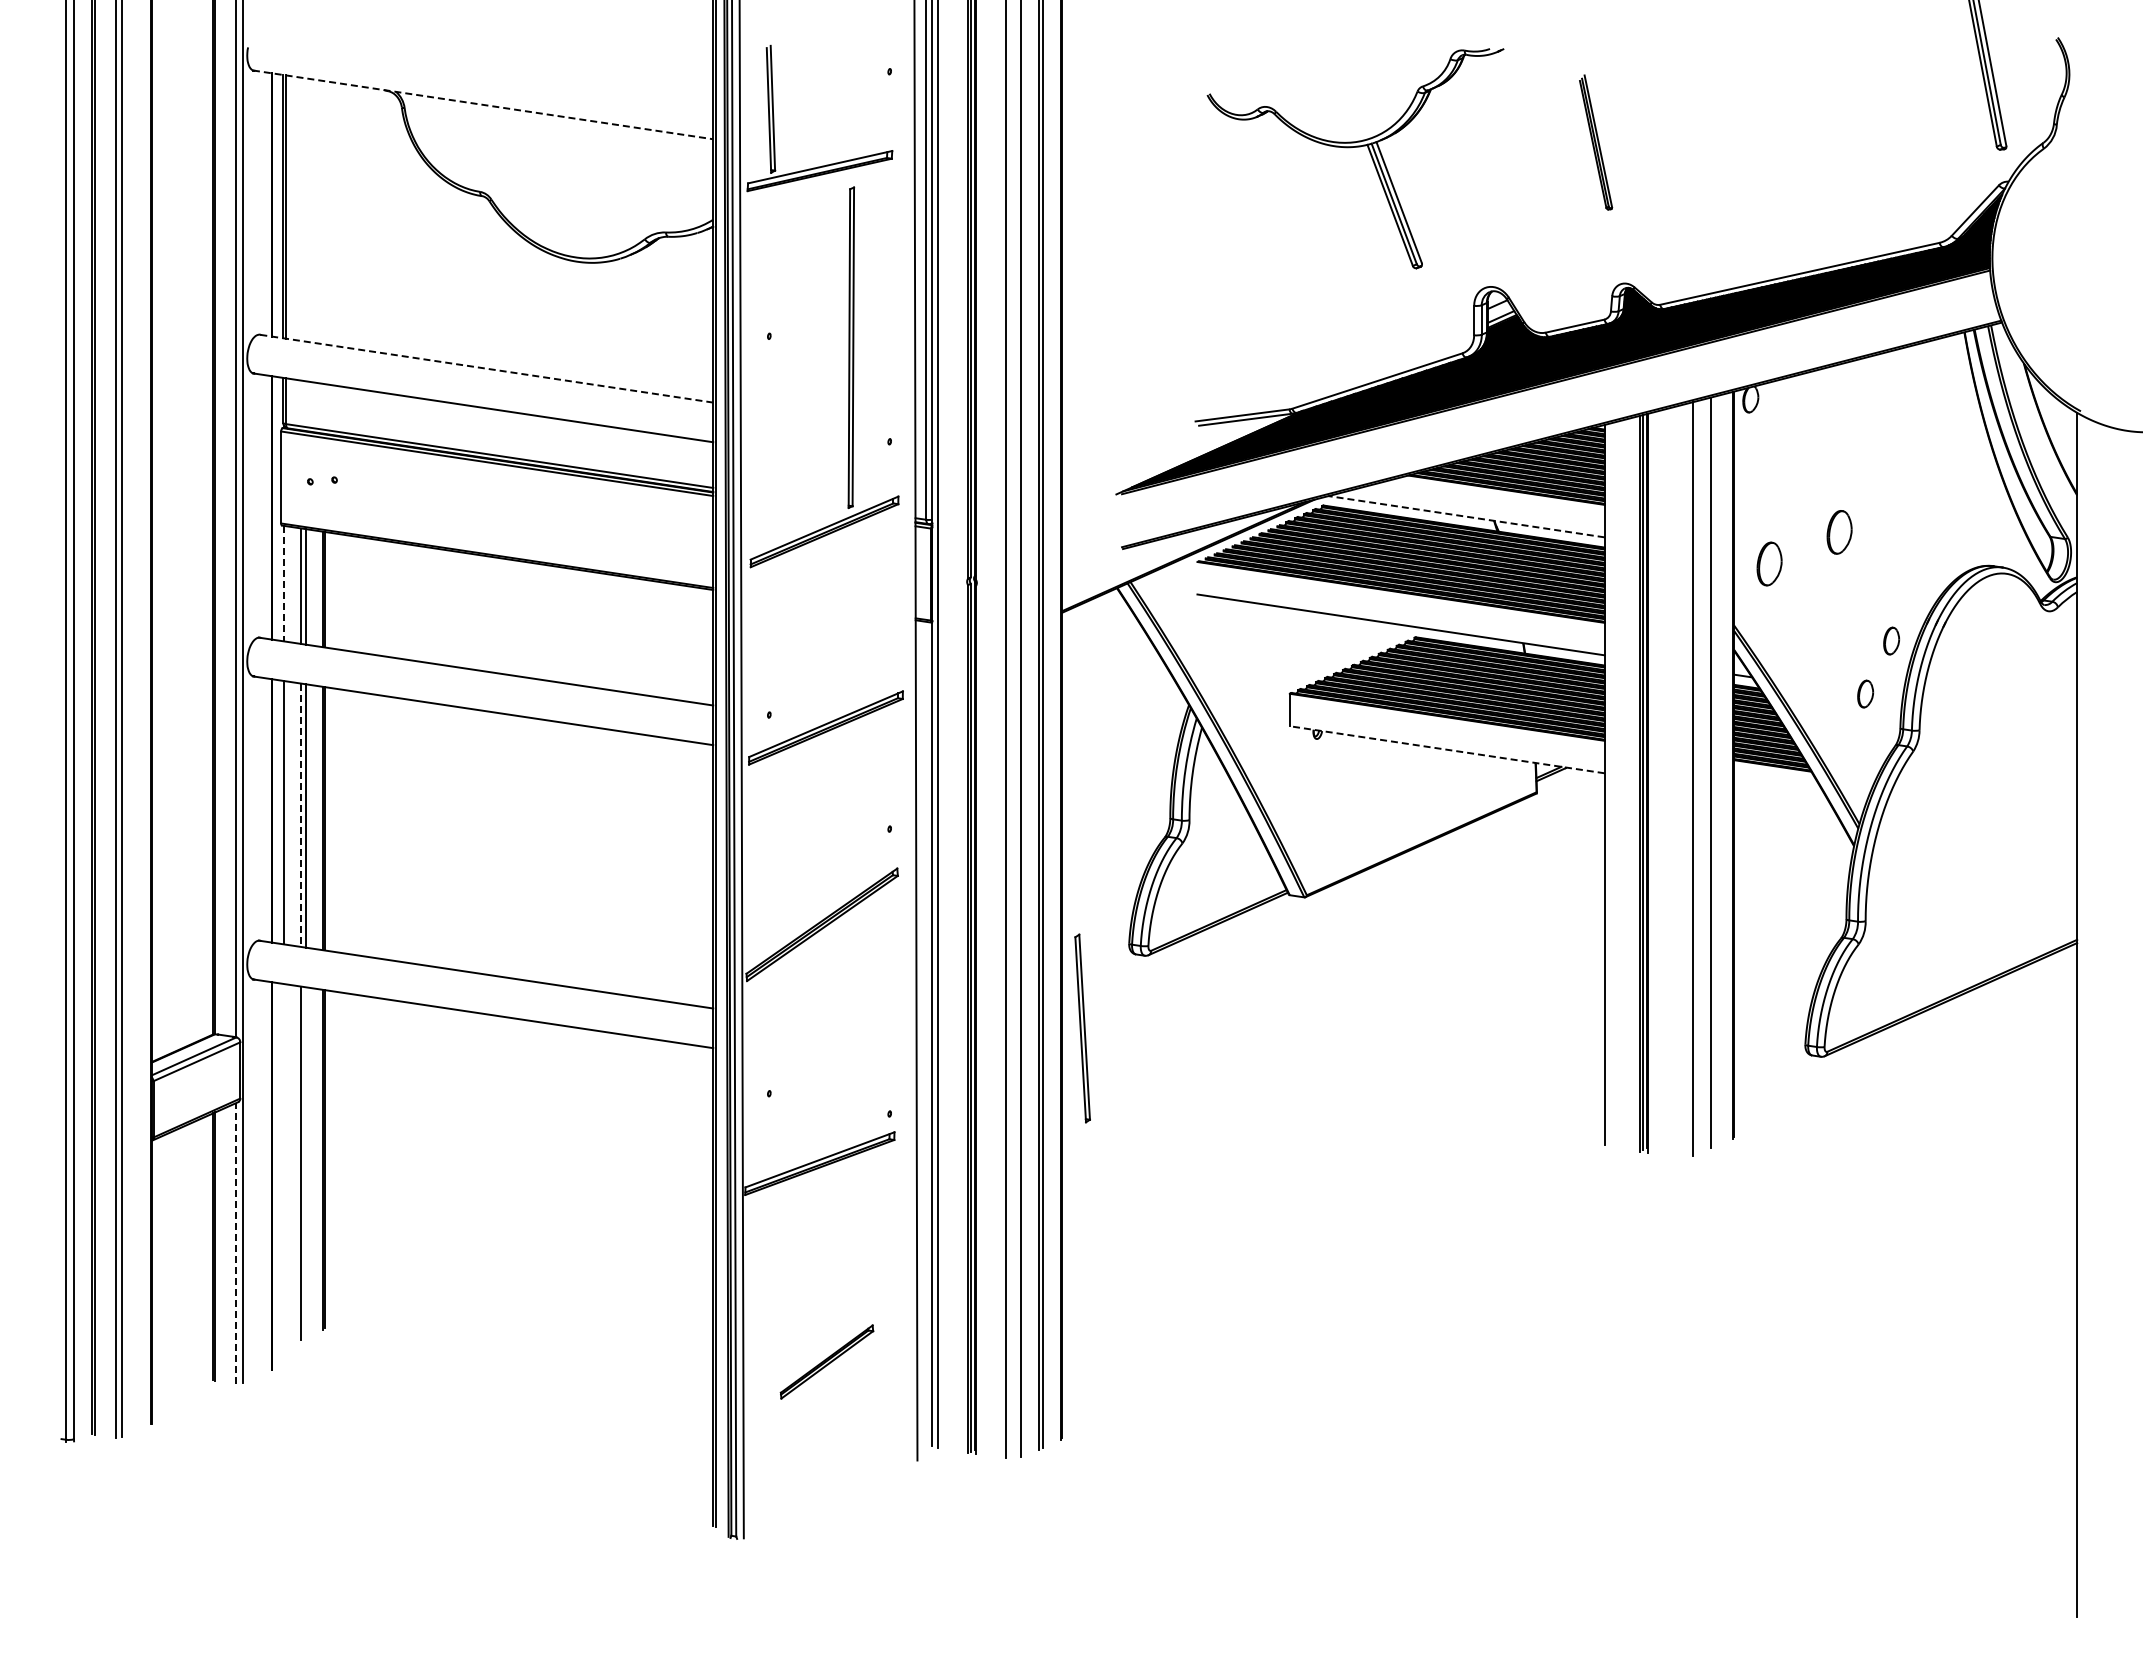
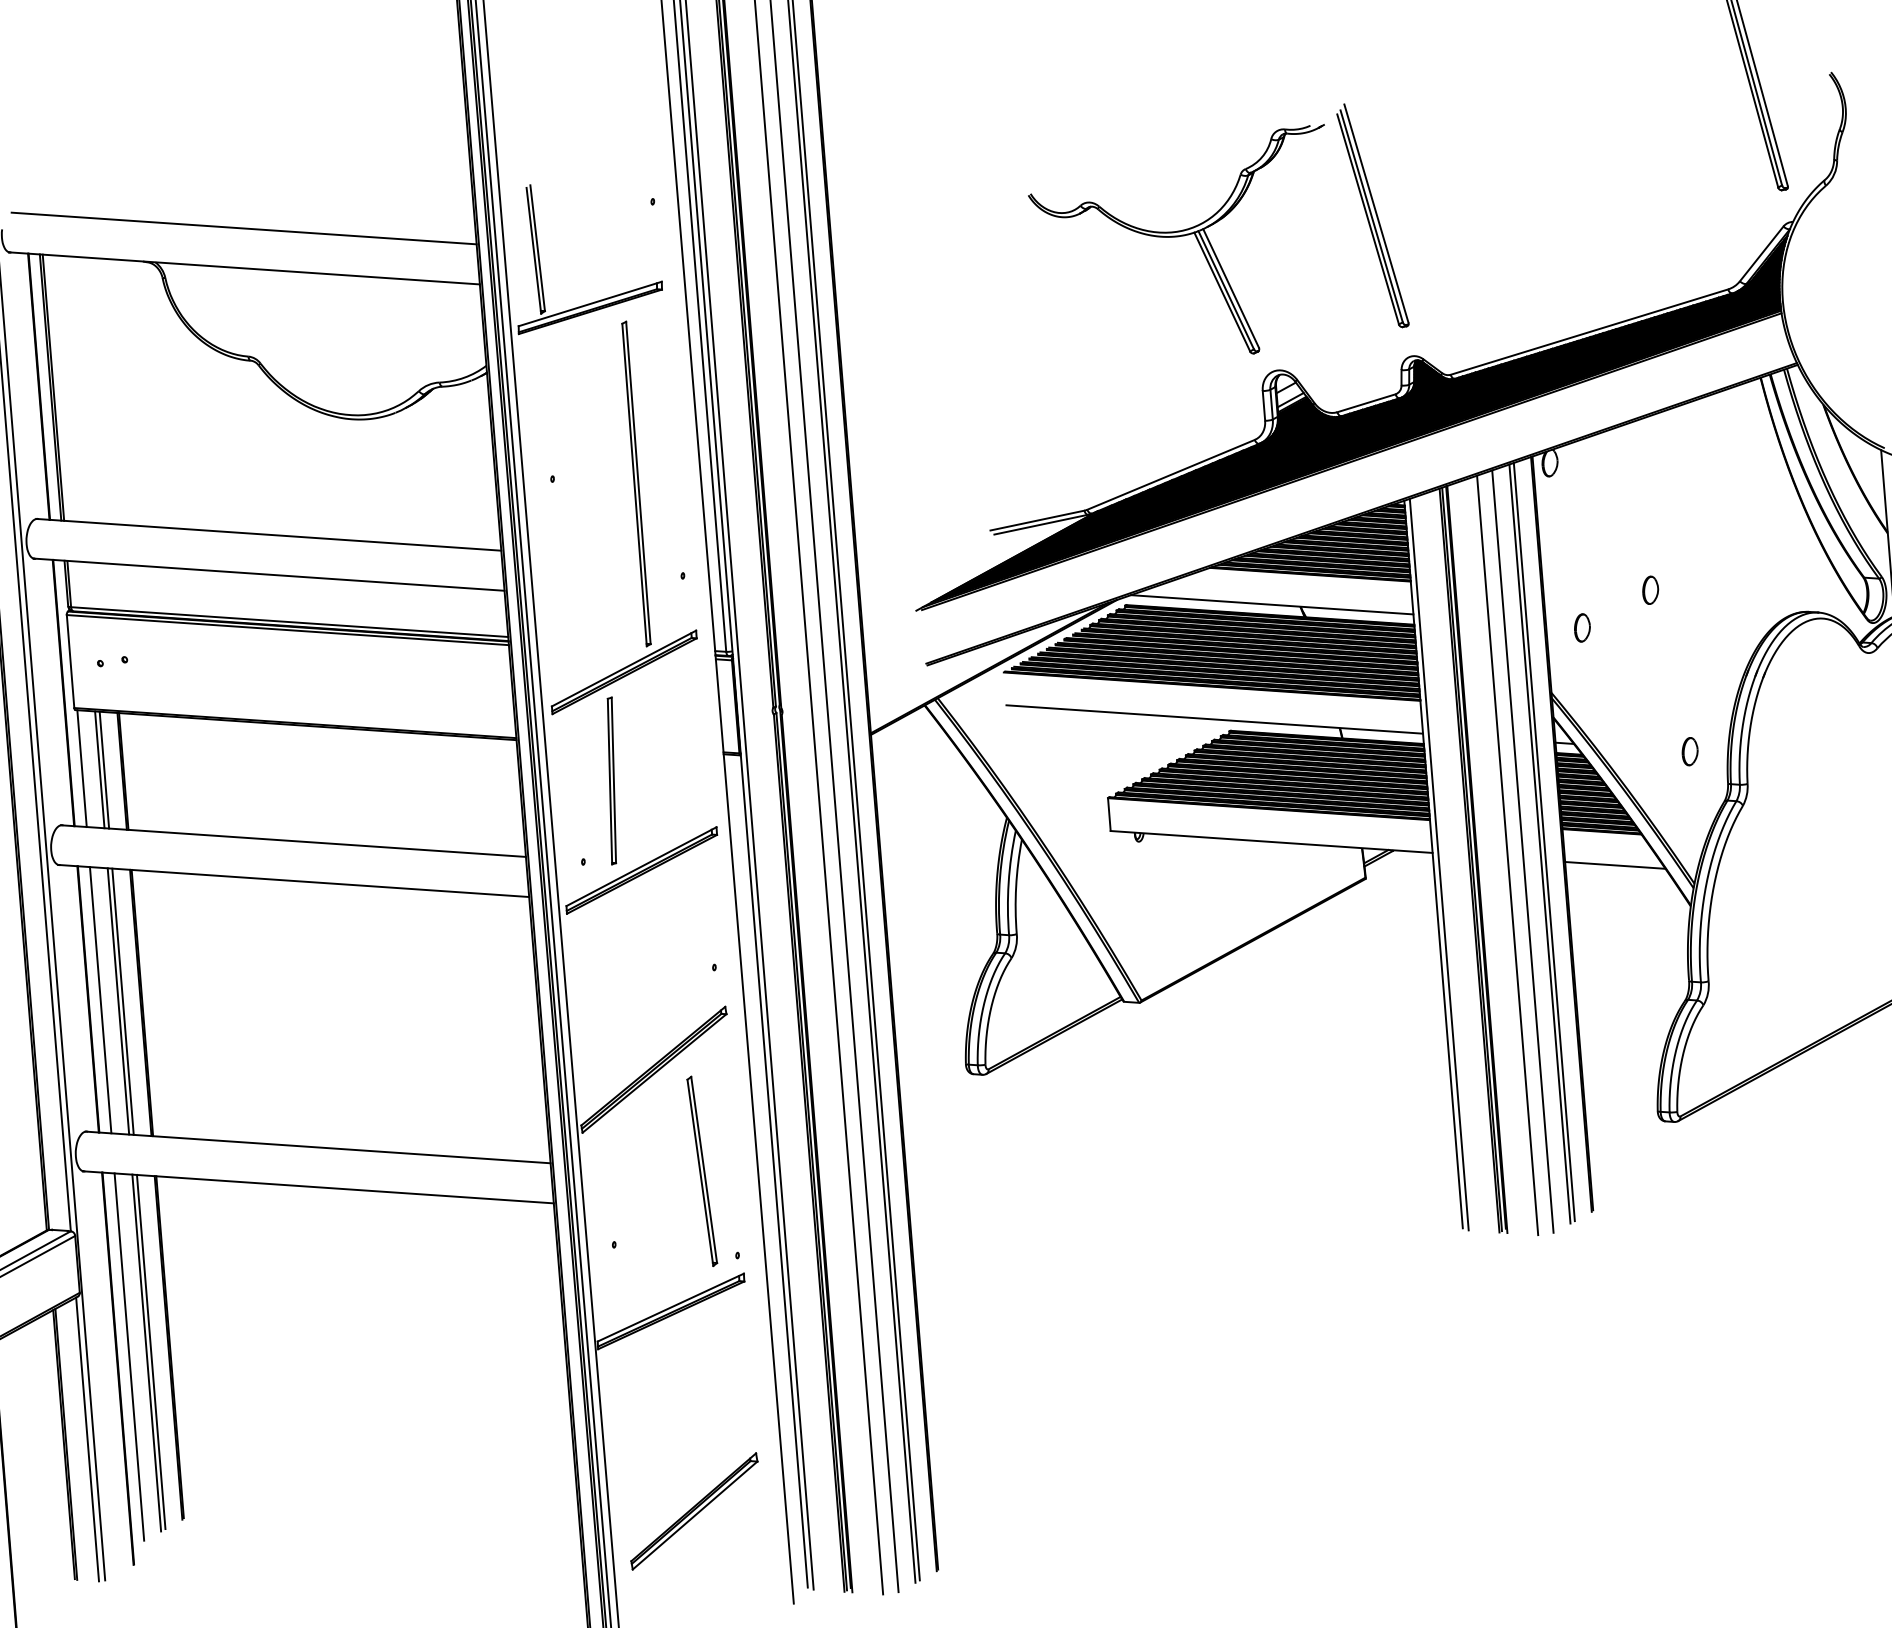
line: (485, 65) -> (243, 228), added
line: (483, 104) -> (244, 267), dashed -> solid
part: (1595, 142) -> (1372, 215), size x1.67
part: (1355, 147) -> (1182, 236), moved
line: (486, 368) -> (269, 534), dashed -> solid
line: (1466, 516) -> (1272, 604), dashed -> solid
part: (1839, 532) -> (1650, 590), size x0.62
part: (1769, 563) -> (1582, 627), size x0.62
line: (284, 583) -> (82, 768), dashed -> solid
part: (803, 637) -> (611, 780), added
part: (1891, 640) -> (1711, 695), removed
line: (1446, 749) -> (1270, 841), dashed -> solid
line: (1715, 771) -> (1544, 842), added
line: (1678, 781) -> (1508, 855), added
line: (1610, 785) -> (1439, 864), added
line: (1783, 799) -> (1615, 864), added
line: (301, 815) -> (118, 1001), dashed -> solid
part: (1082, 1028) -> (702, 1171), moved
line: (305, 1162) -> (150, 1352), added
line: (284, 1165) -> (129, 1356), added
line: (236, 1242) -> (87, 1438), dashed -> solid
part: (826, 1361) -> (693, 1510), size x1.43

